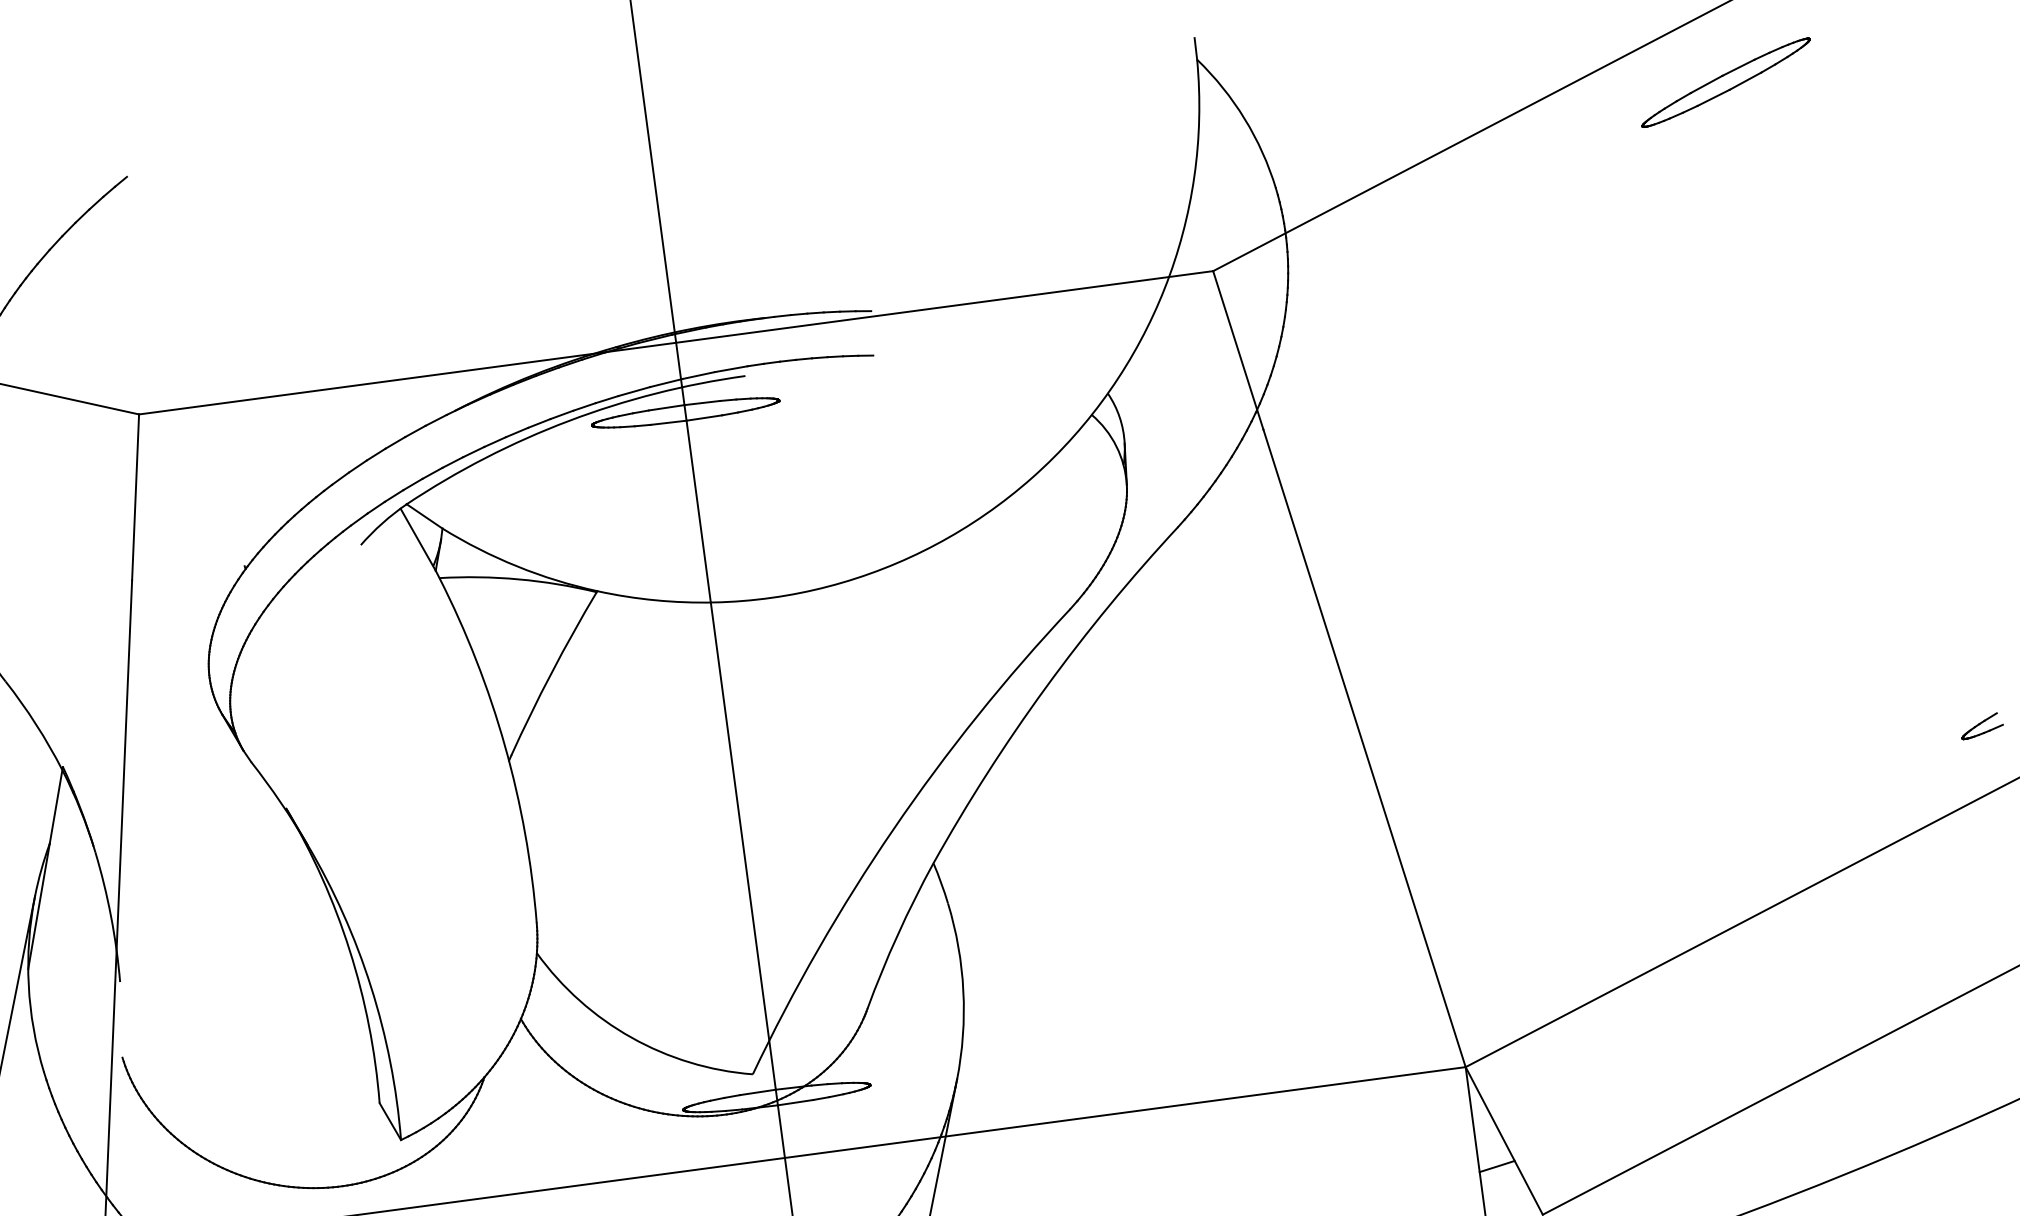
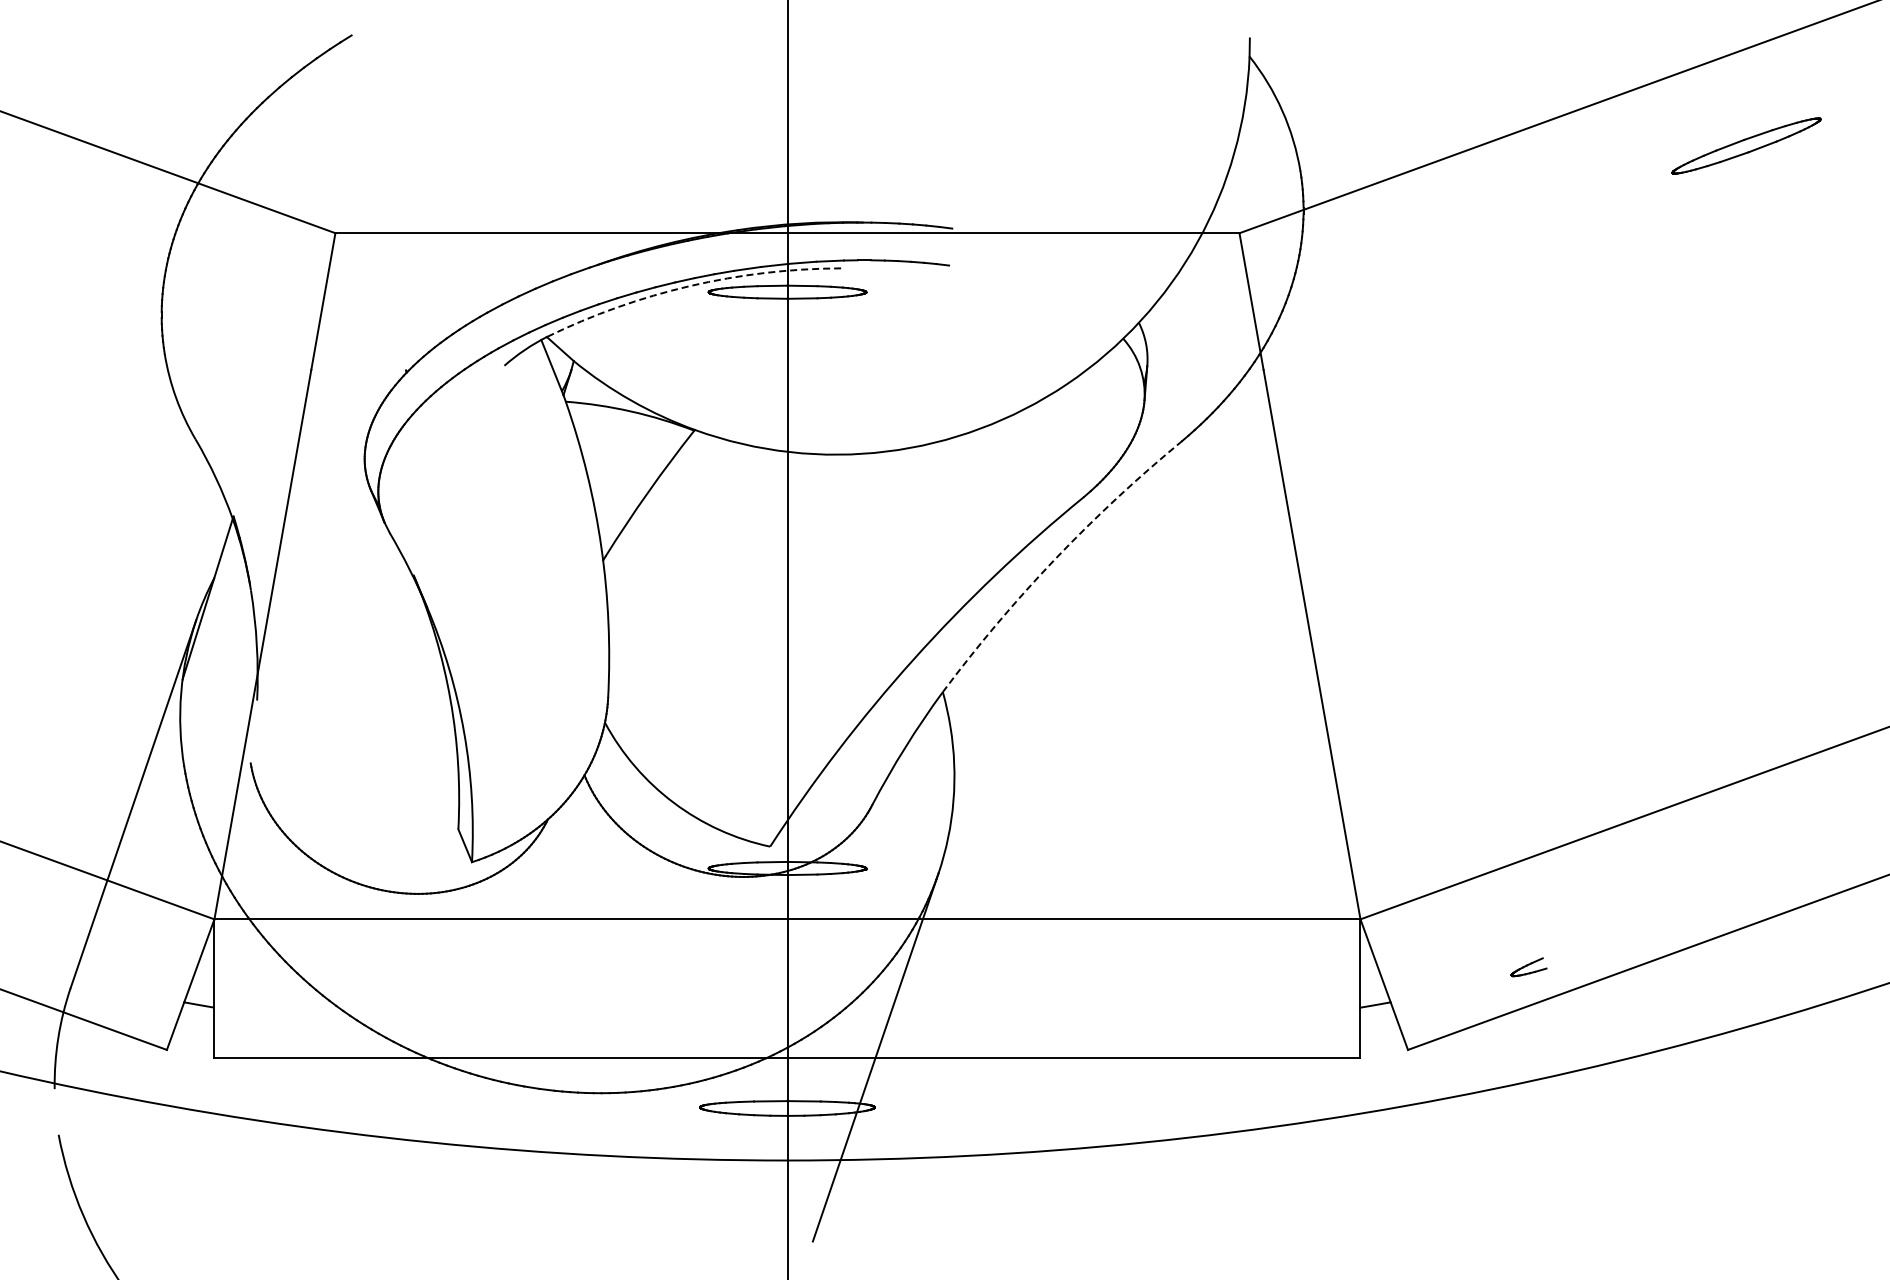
part: (1726, 82) -> (1746, 145), moved
arc: (569, 421) -> (690, 286), solid -> dashed
arc: (1046, 687) -> (1055, 559), solid -> dashed
part: (1981, 726) -> (1528, 967), moved

